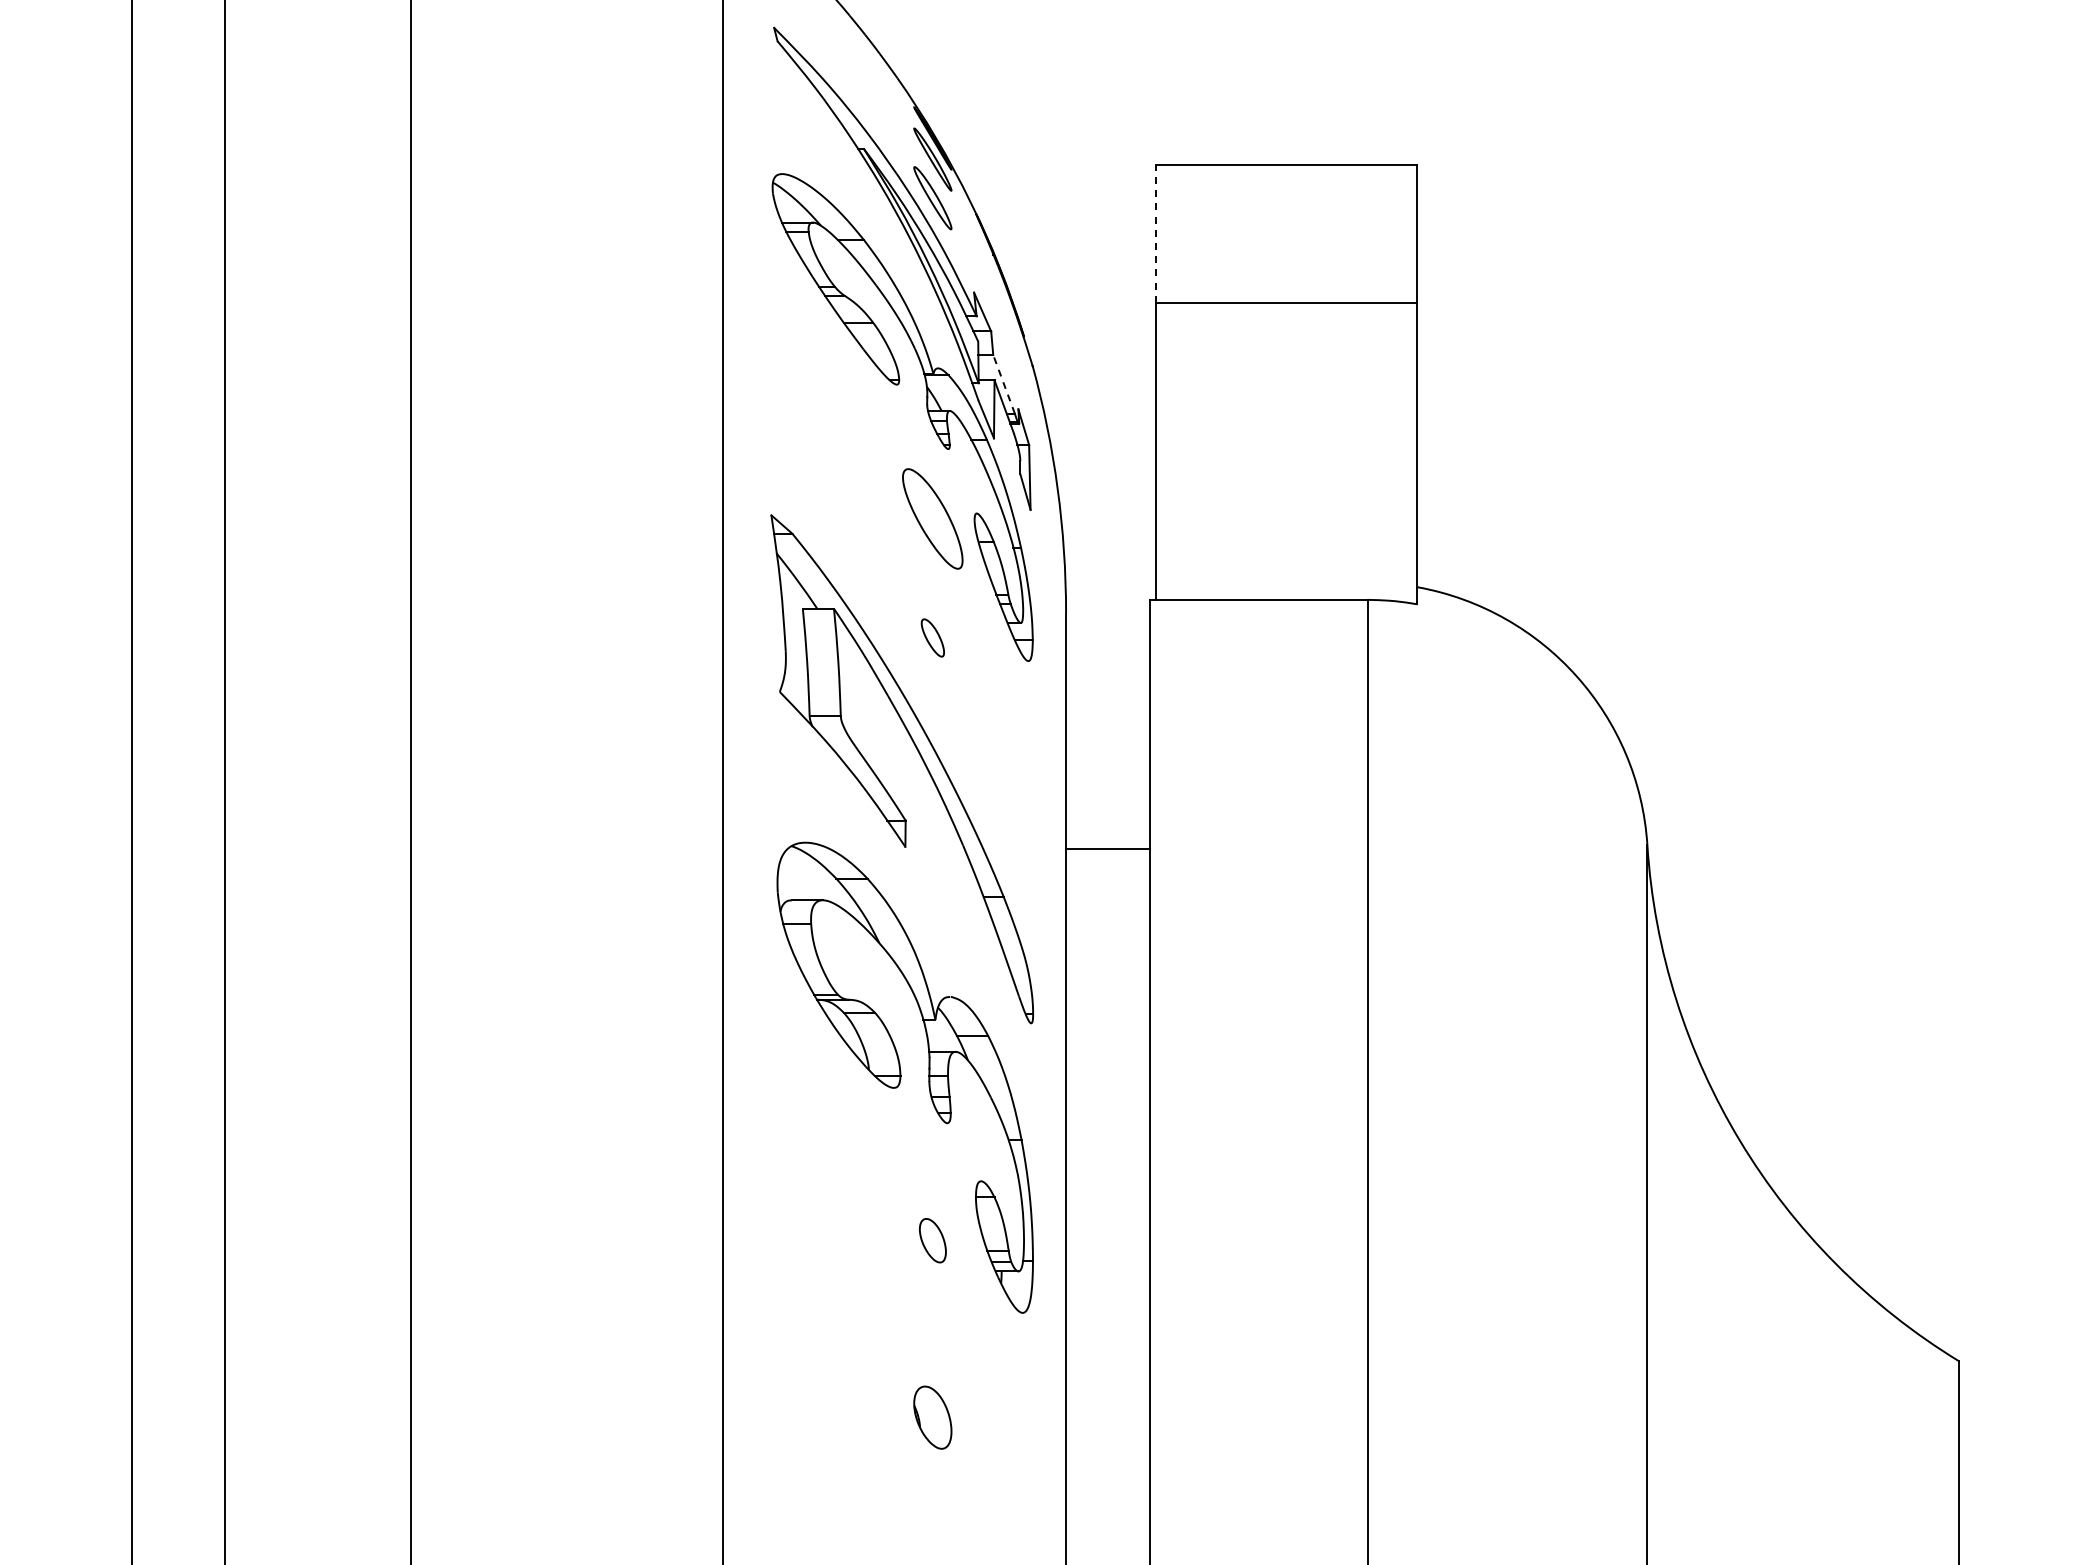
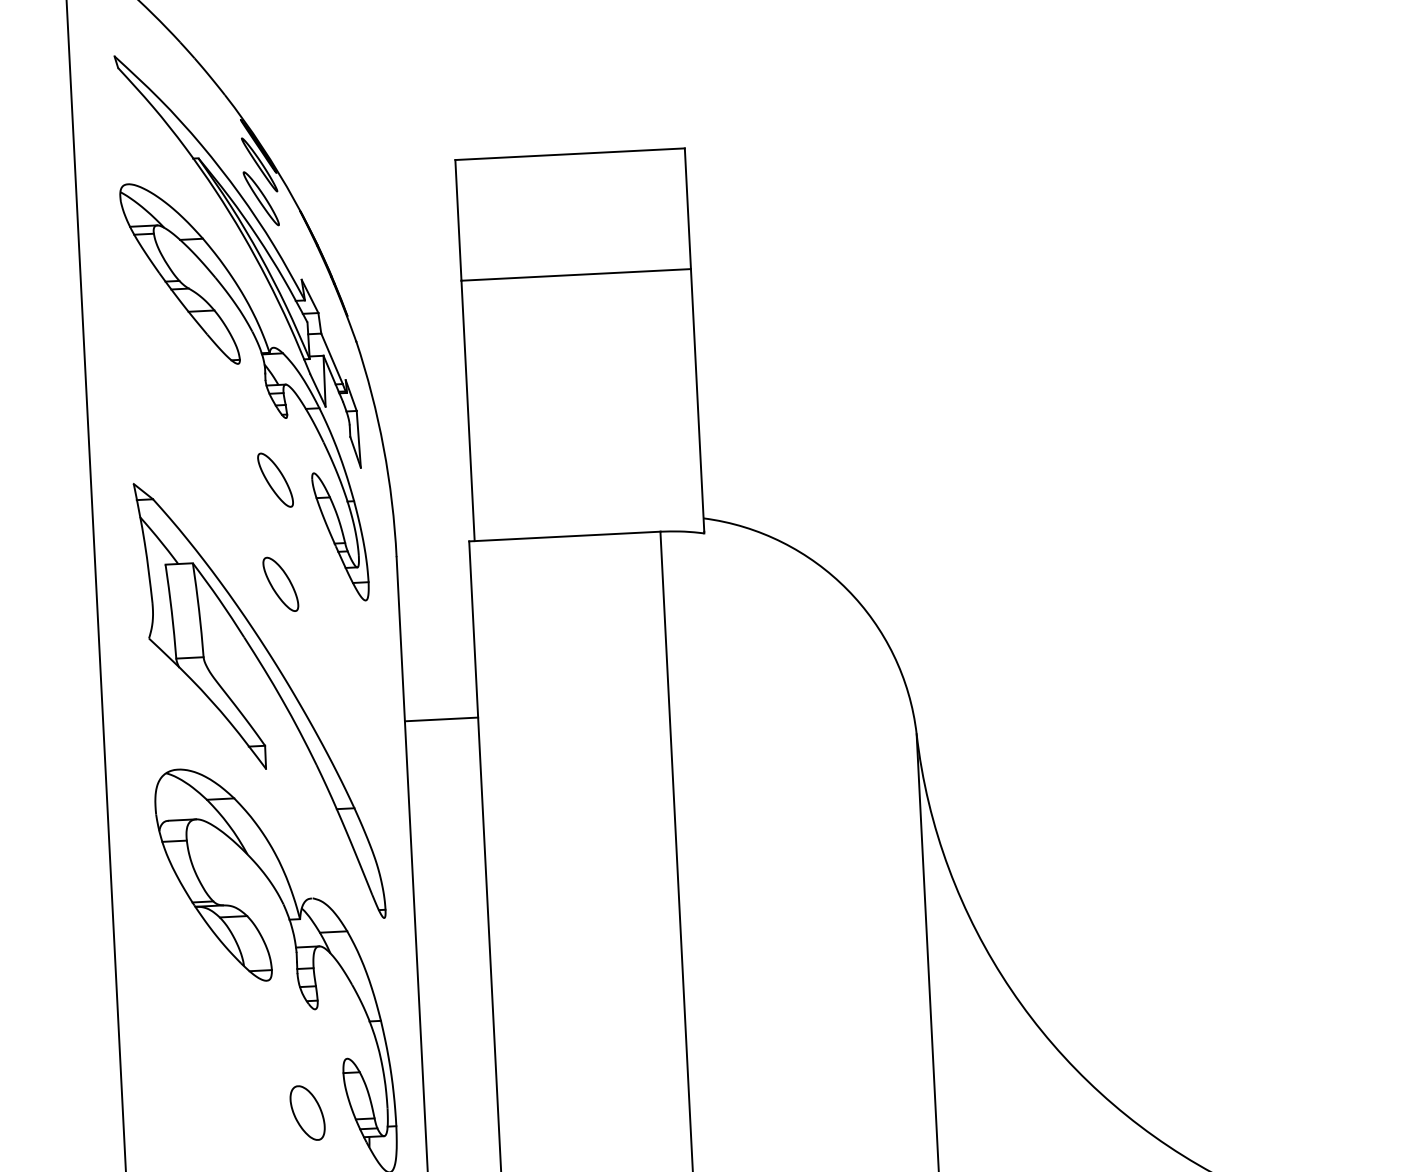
line: (1155, 234) -> (458, 220), dashed -> solid
line: (1003, 383) -> (331, 358), dashed -> solid
part: (932, 519) -> (275, 480), size x0.62
part: (932, 637) -> (280, 584), size x1.67
line: (1107, 848) -> (441, 719), moved
part: (932, 1240) -> (307, 1112), size x1.43

